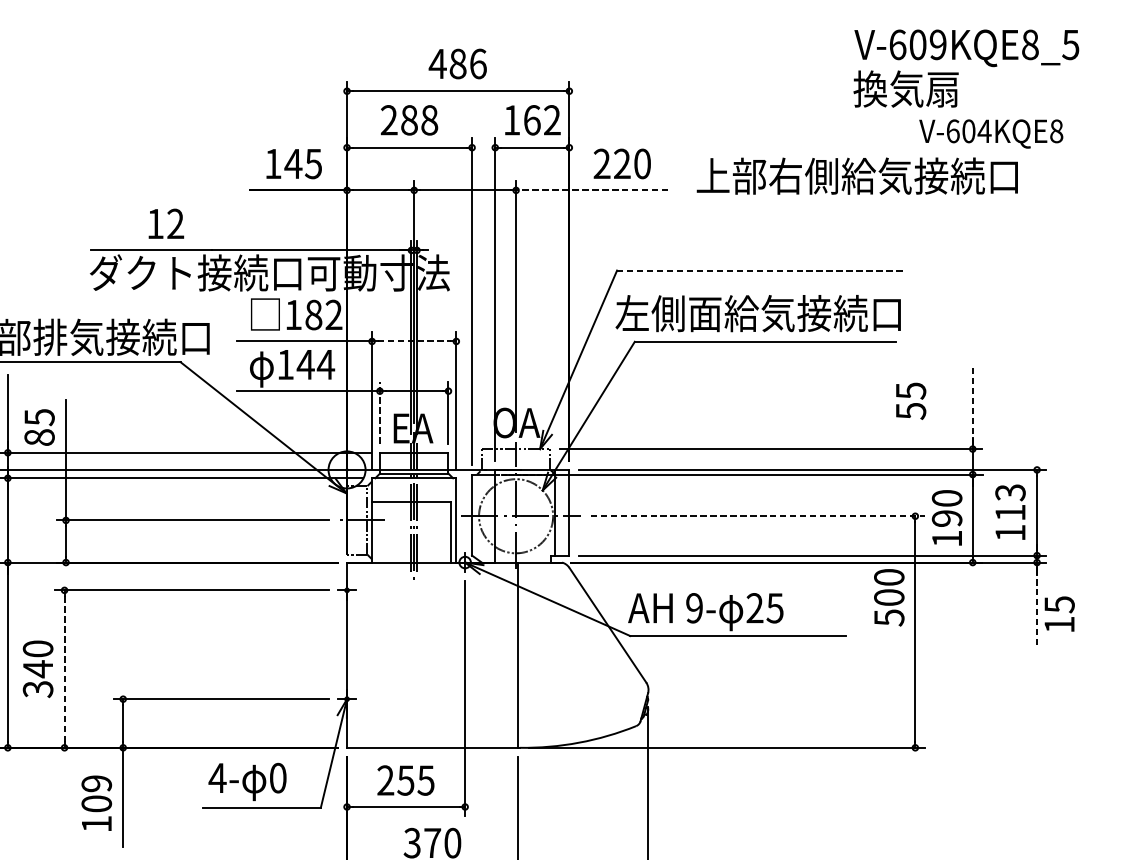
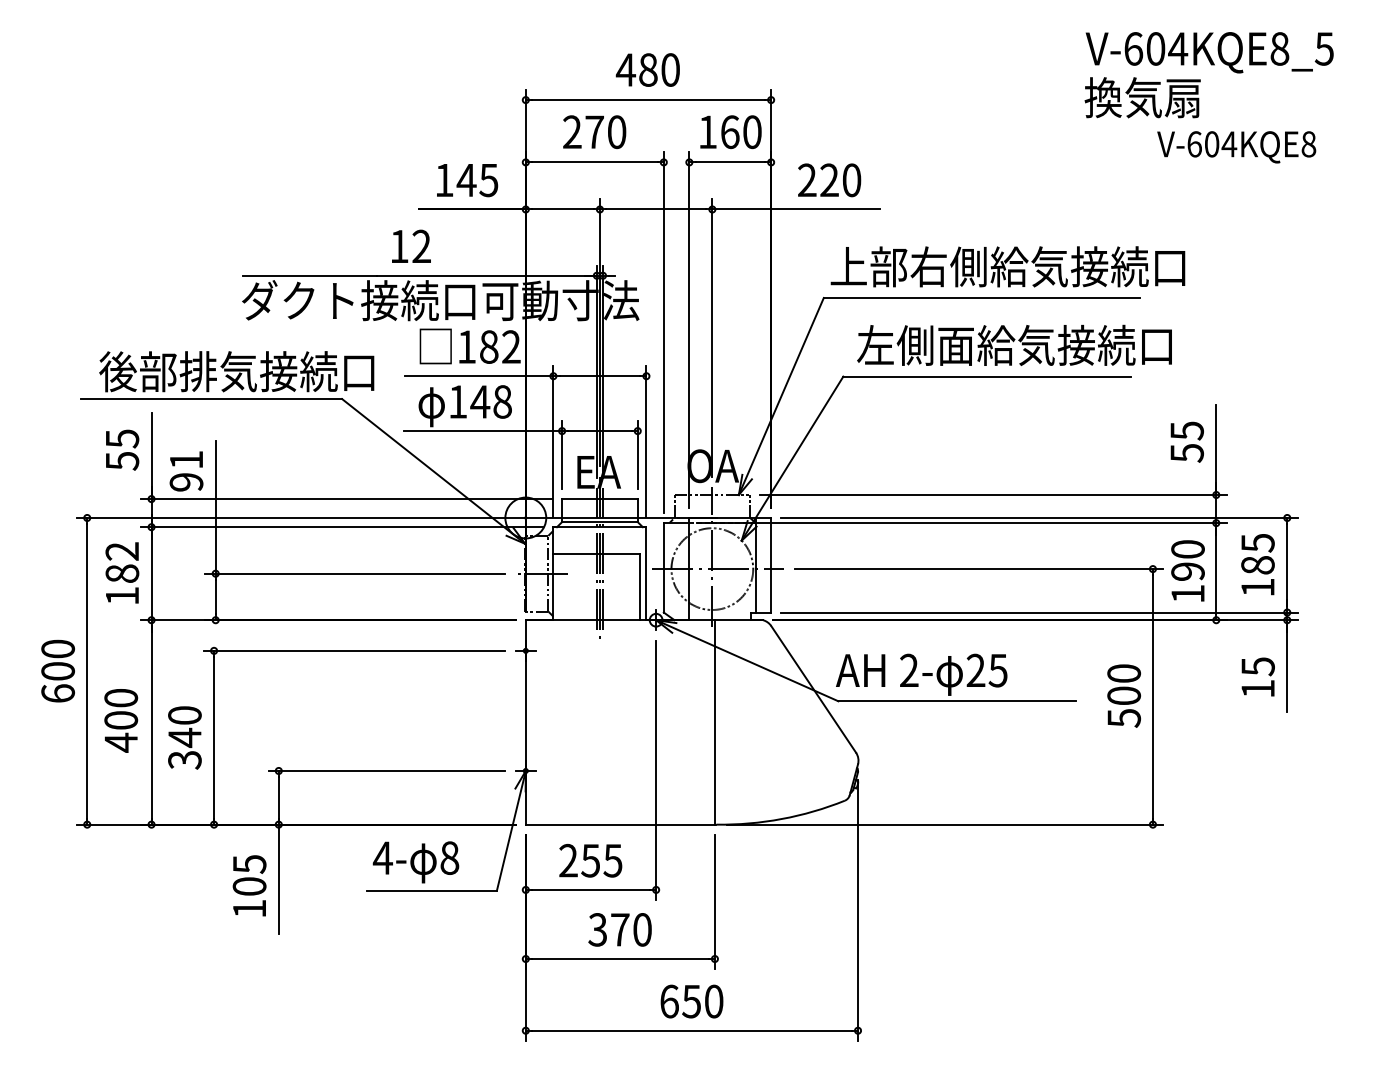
text: (938, 44) -> (1178, 48), V-609KQE8_5 -> V-604KQE8_5
text: (478, 63) -> (670, 69), 486 -> 480
text: (419, 120) -> (605, 132), 288 -> 270
text: (552, 120) -> (752, 132), 162 -> 160
text: (856, 175) -> (1007, 266), moved
line: (592, 190) -> (796, 209), dashed -> solid
text: (166, 223) -> (411, 245), moved
line: (759, 271) -> (981, 298), dashed -> solid
text: (758, 312) -> (1014, 344), moved
line: (414, 341) -> (600, 376), dashed -> solid
text: (325, 364) -> (502, 401), 144 -> 148
text: (910, 400) -> (1186, 441), moved
line: (972, 408) -> (1216, 450), dashed -> solid
line: (380, 412) -> (562, 454), dashed -> solid
text: (39, 427) -> (186, 471), 85 -> 91
text: (1010, 503) -> (1257, 554), 113 -> 185
line: (758, 516) -> (979, 569), dashed -> solid
text: (888, 597) -> (1123, 695), moved
line: (1037, 603) -> (1287, 665), dashed -> solid
text: (694, 608) -> (909, 670), 9- -> 2-
text: (1059, 613) -> (1257, 676), moved
line: (64, 668) -> (214, 737), dashed -> solid
text: (277, 777) -> (449, 857), 0 -> 8
text: (96, 783) -> (249, 864), 109 -> 105

